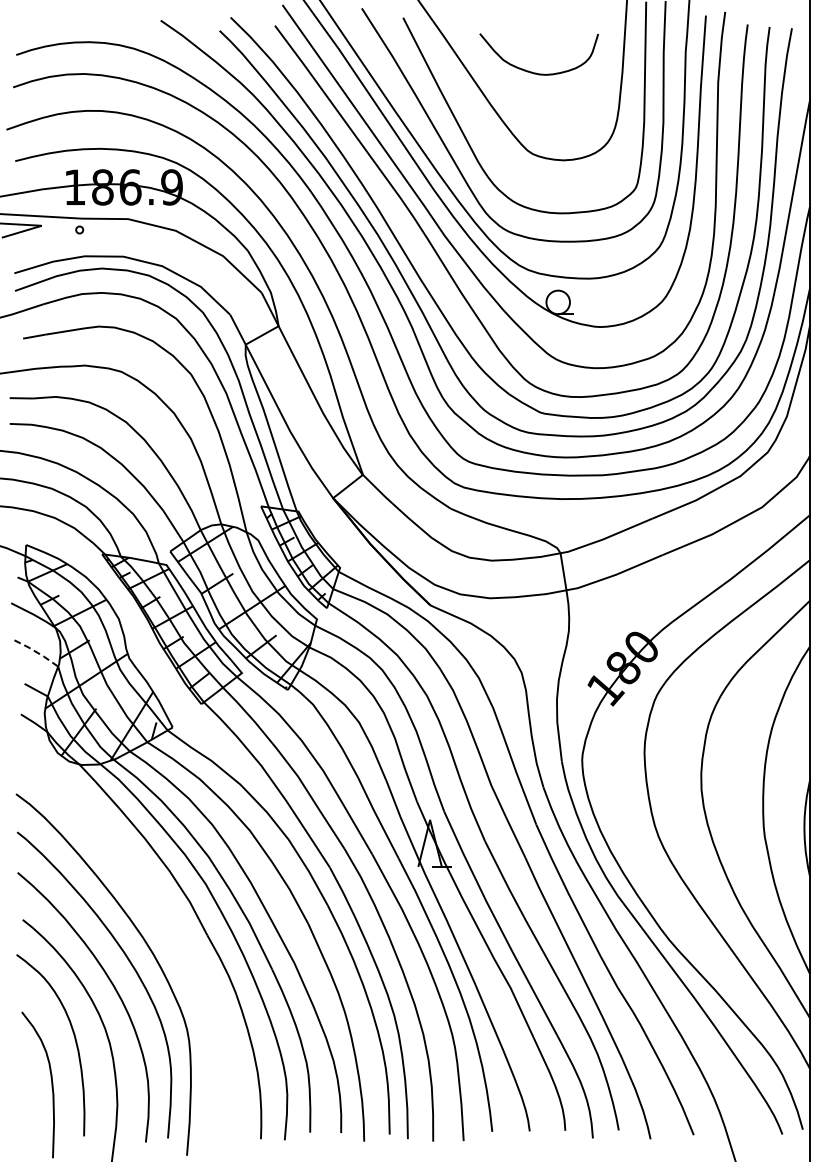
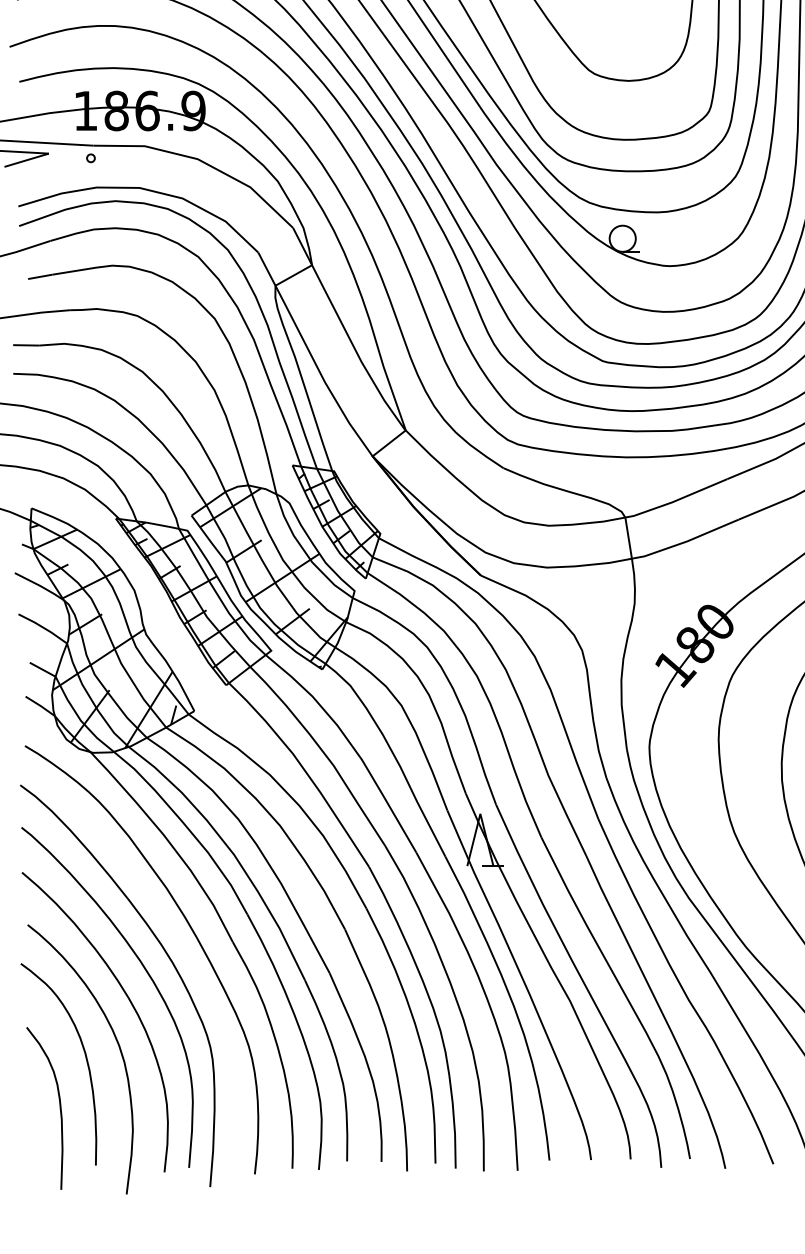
line: (37, 652) -> (44, 627), dashed -> solid
curve: (169, 924) -> (190, 930), added

